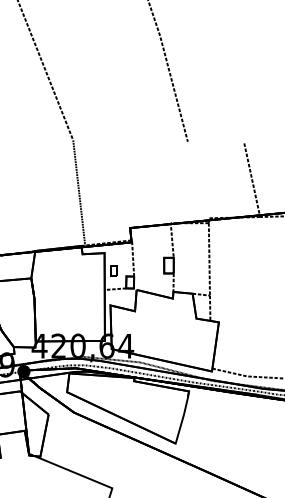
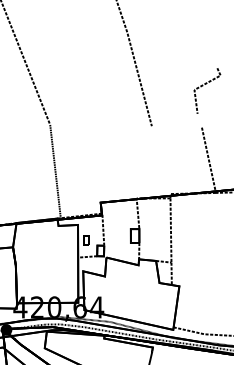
line: (247, 95) -> (204, 85), added

